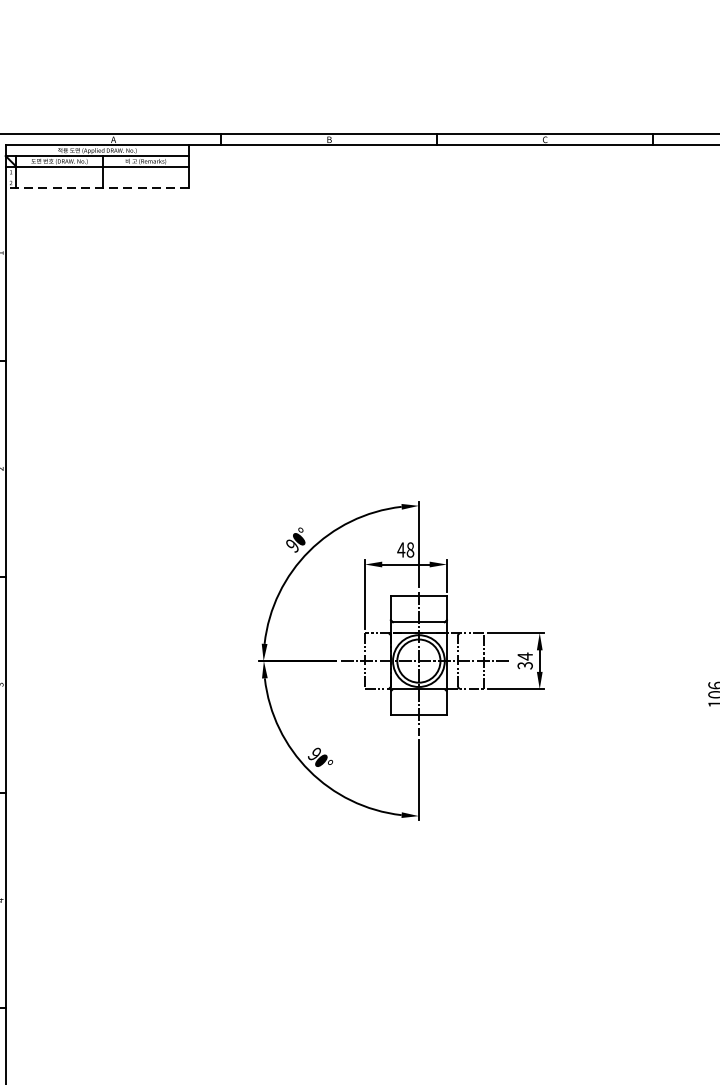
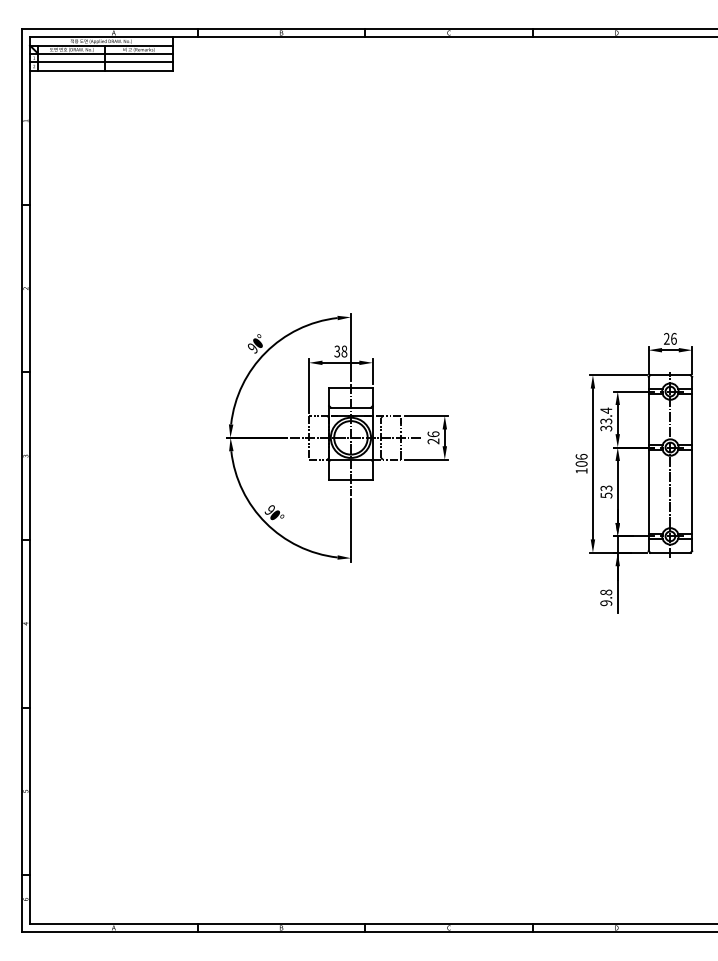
line: (97, 177) -> (101, 62), added
line: (96, 188) -> (100, 70), dashed -> solid
text: (401, 549) -> (337, 351), 48 -> 38
text: (525, 660) -> (433, 437), 34 -> 26

